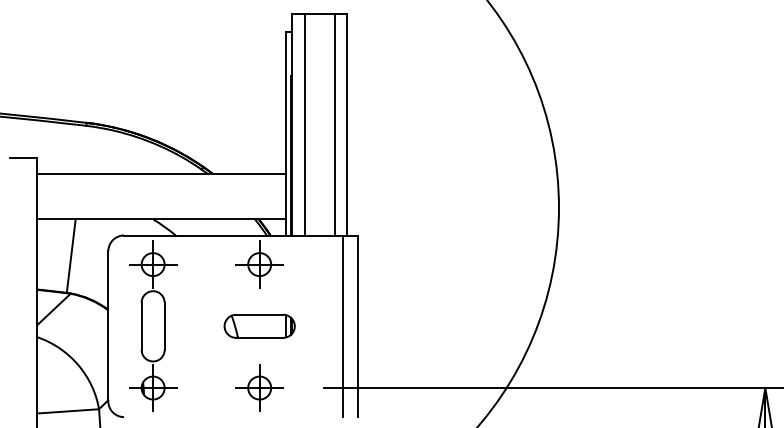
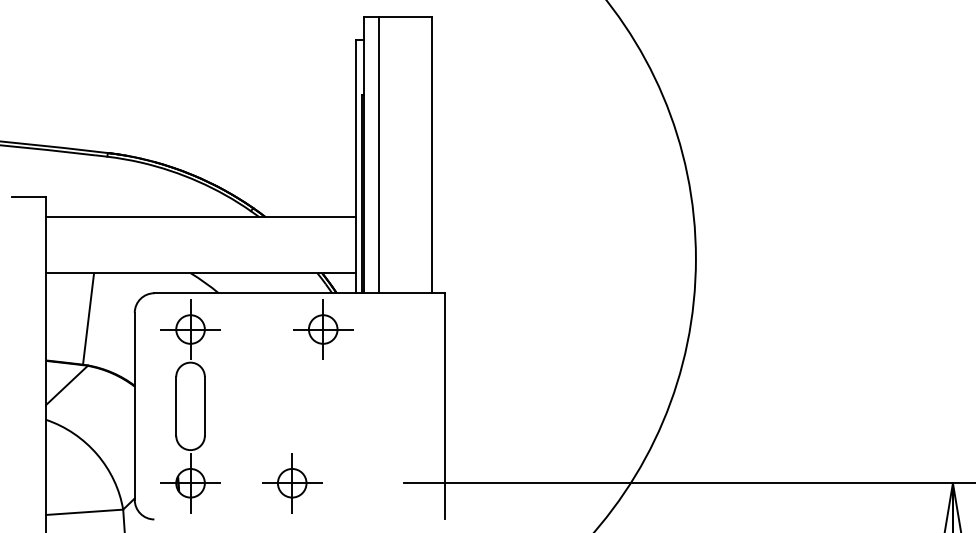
line: (334, 124) -> (416, 155), removed
part: (259, 326) -> (322, 406), removed
line: (342, 326) -> (426, 406), removed
part: (259, 388) -> (292, 483), moved

